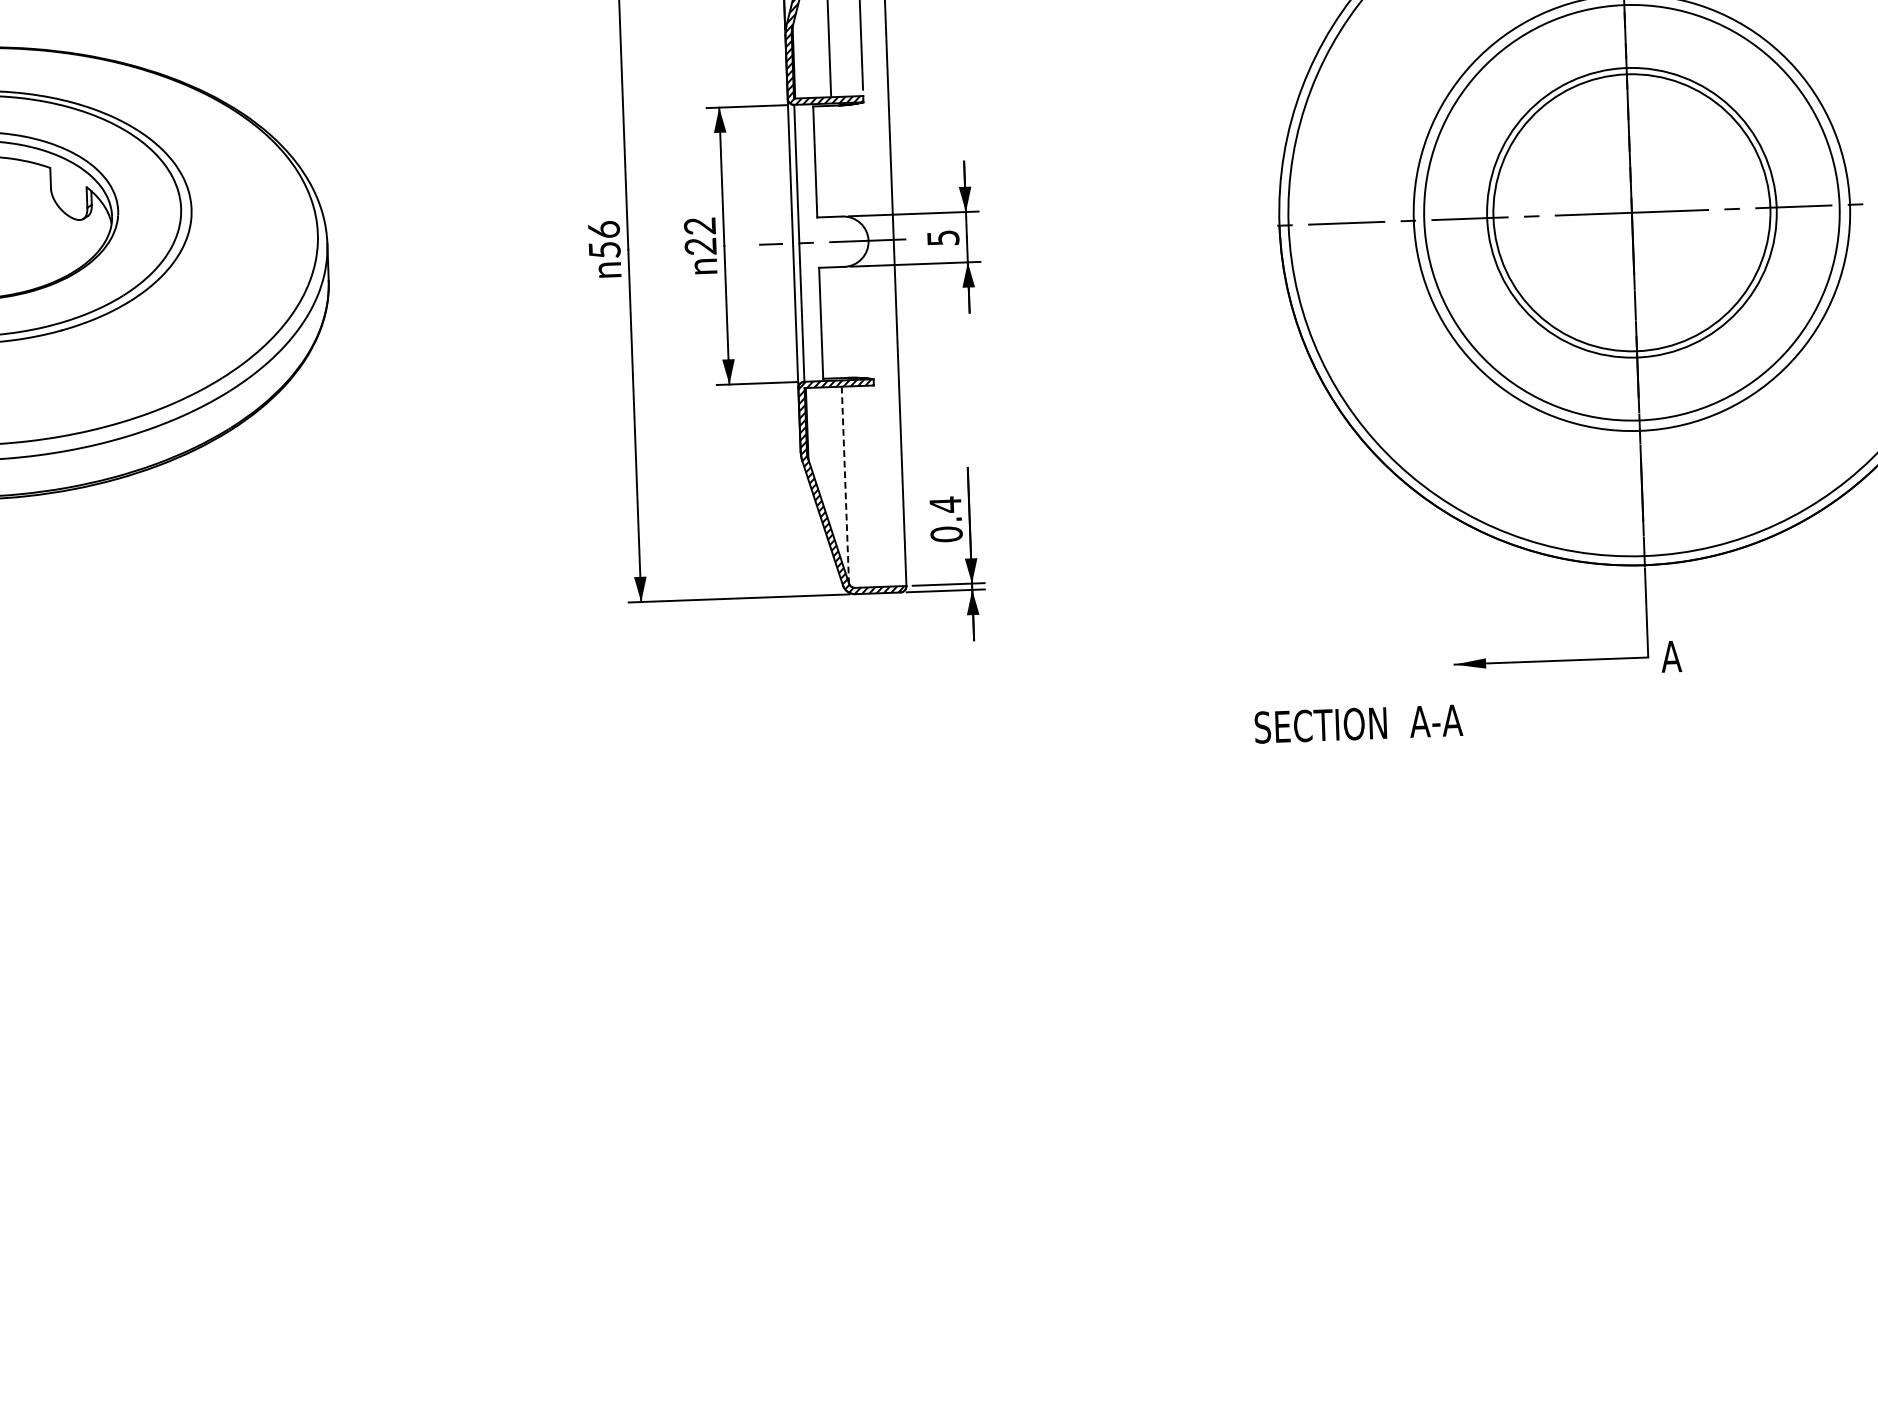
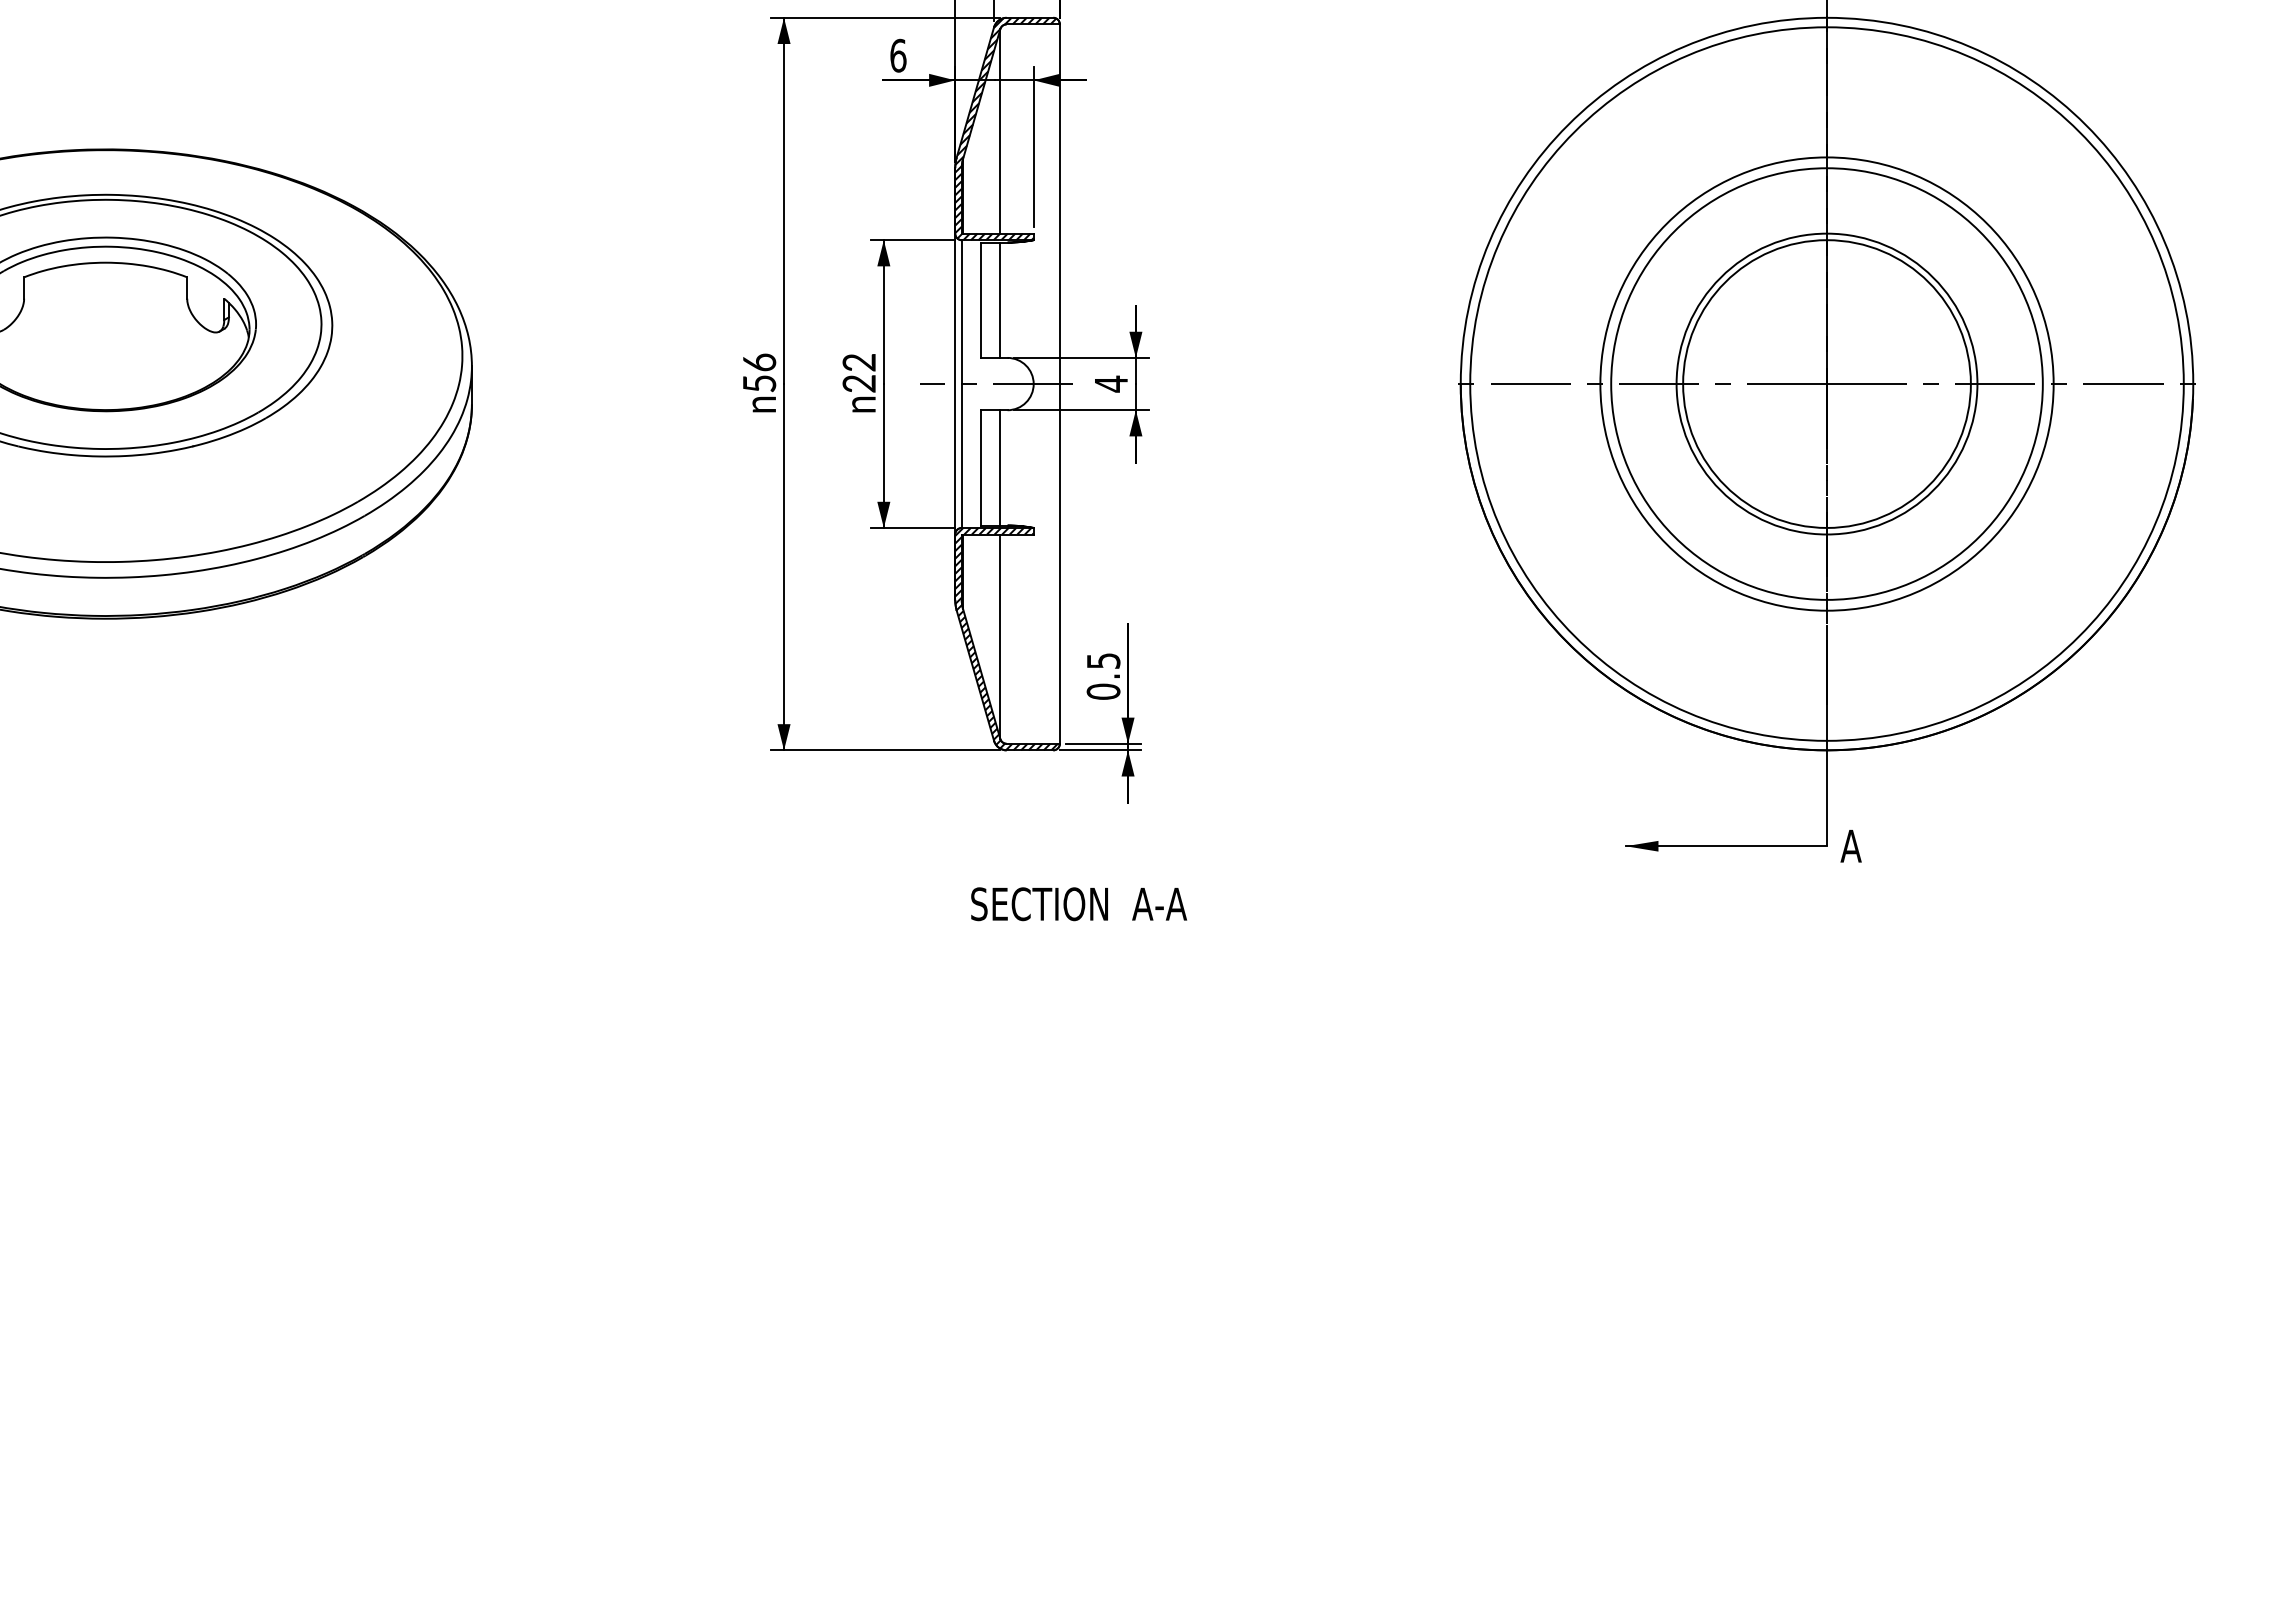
line: (833, 160) -> (1000, 299), added
text: (943, 237) -> (1111, 383), 5 -> 4
line: (839, 322) -> (1000, 467), added
line: (845, 485) -> (1000, 637), dashed -> solid
text: (945, 504) -> (1103, 660), 0.4 -> 0.5
text: (1359, 724) -> (1079, 904), moved

